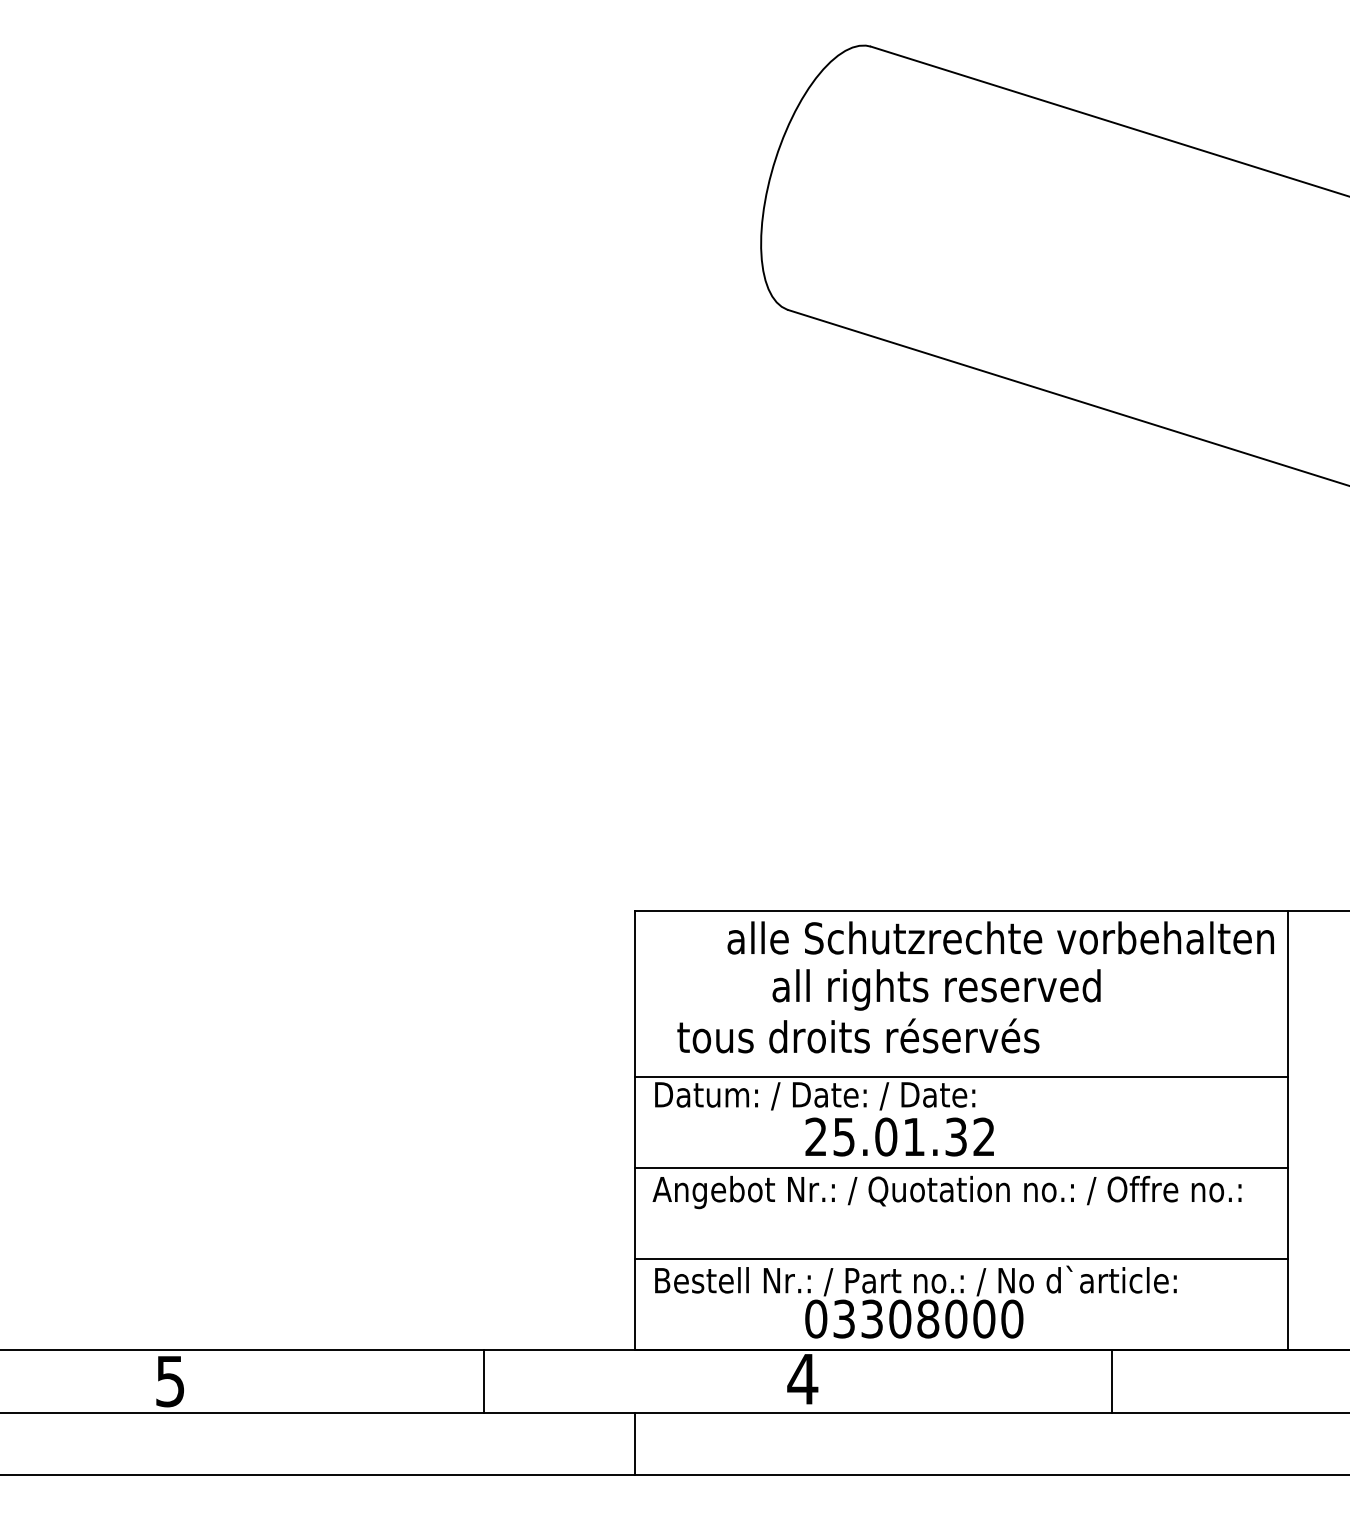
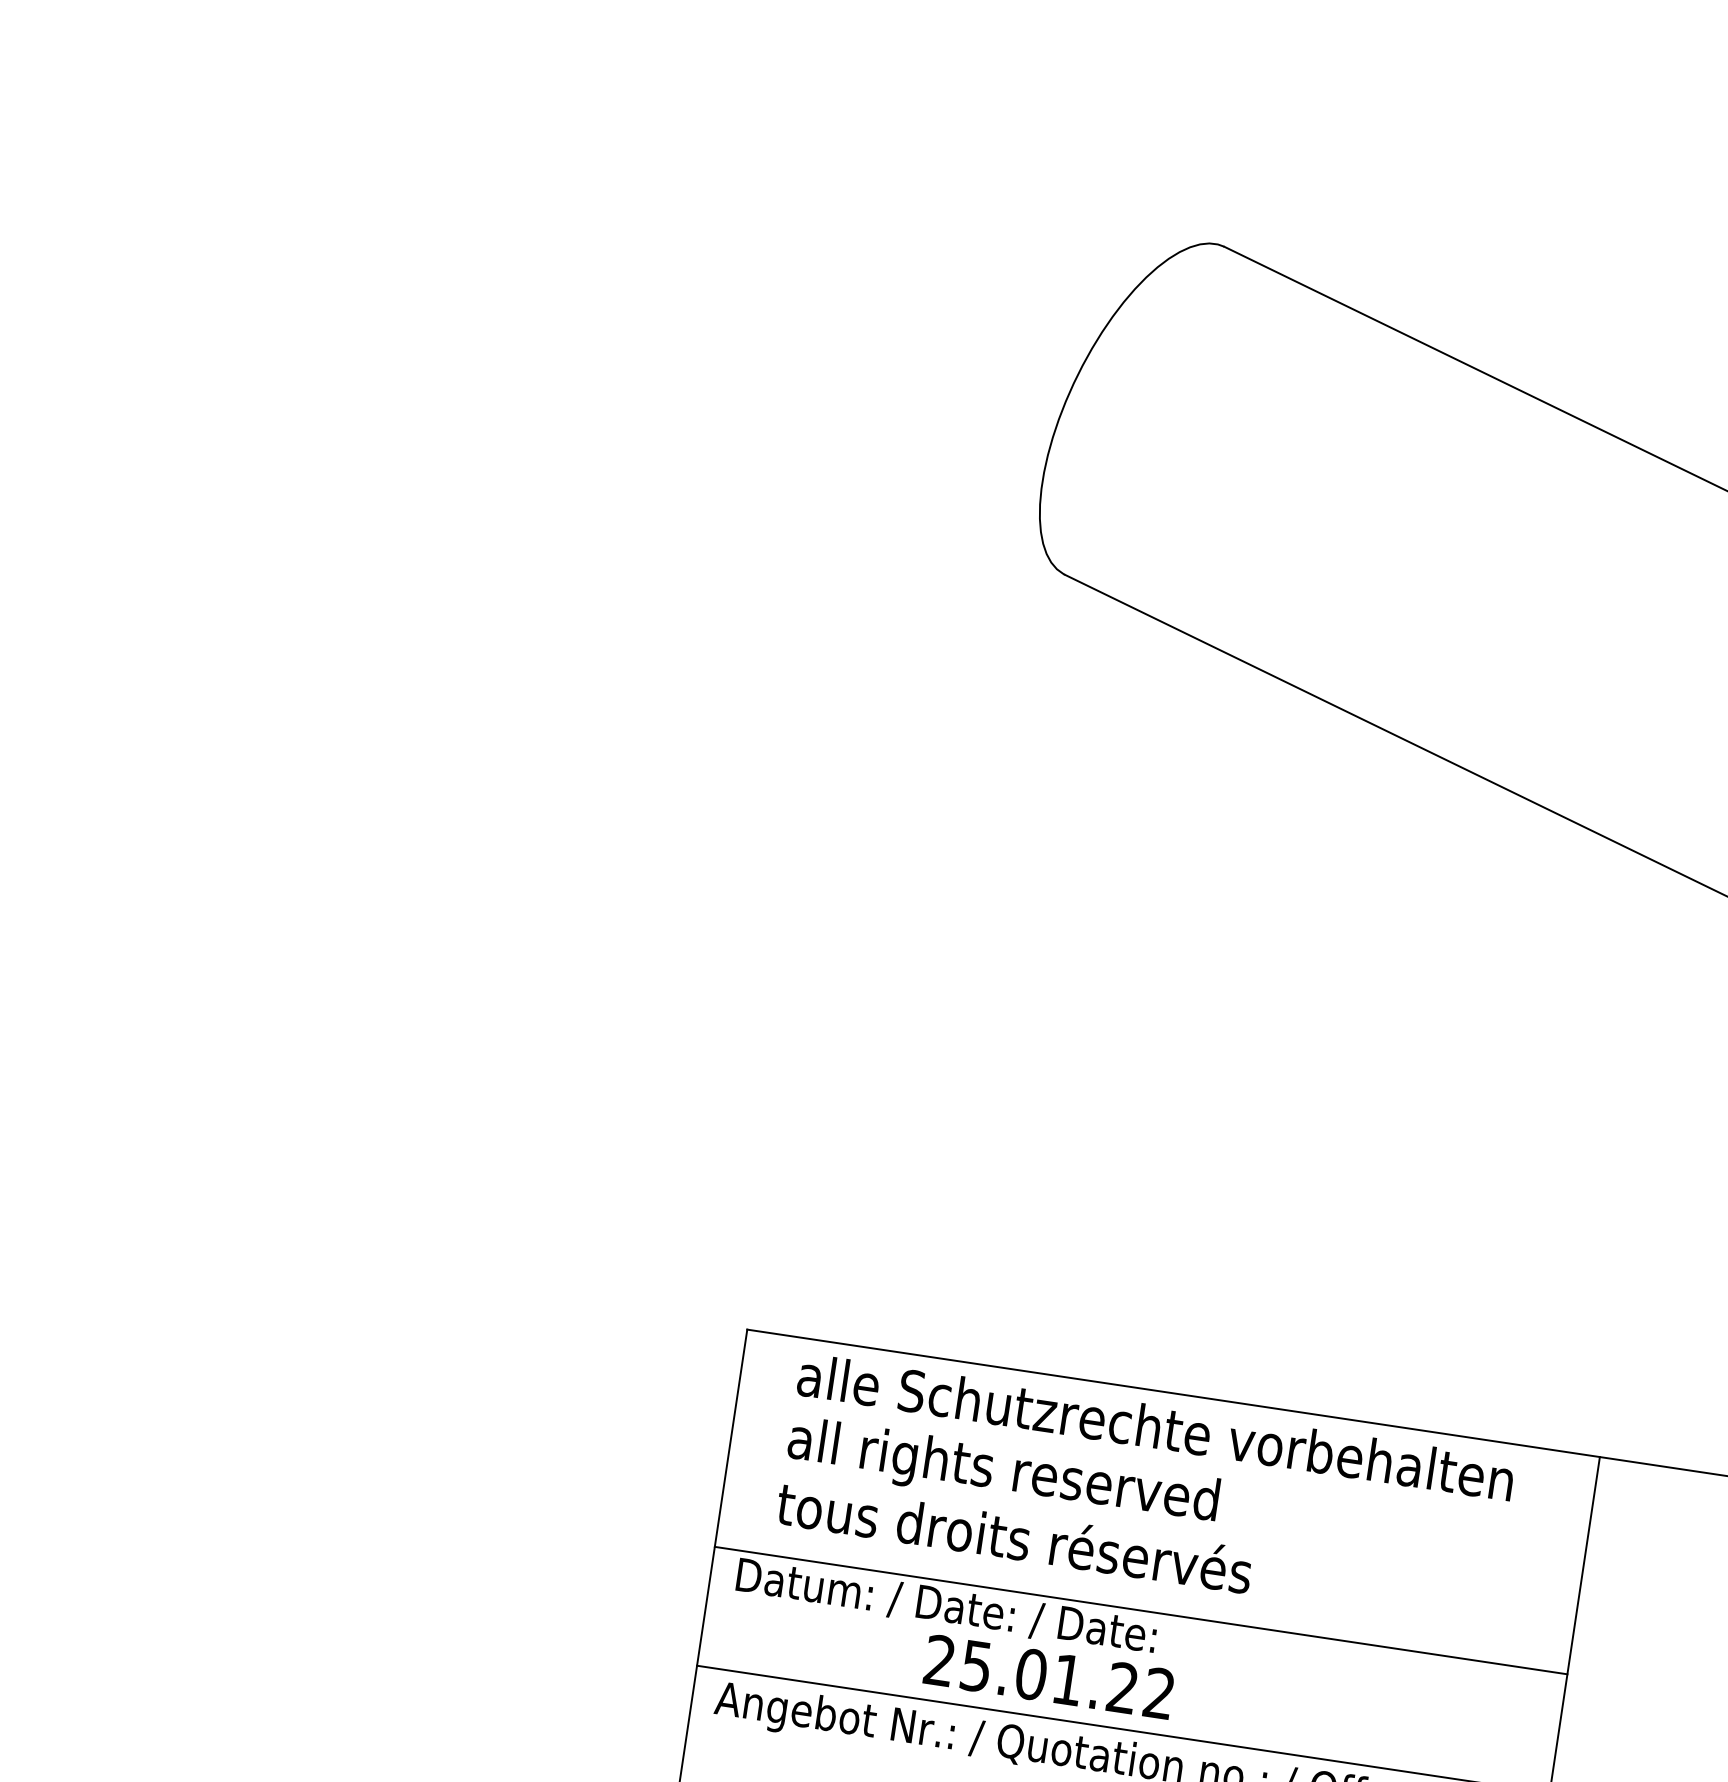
text: (1000, 937) -> (1155, 1426), moved
text: (936, 989) -> (1003, 1473), moved
text: (955, 1136) -> (1122, 1687), 25.01.32 -> 25.01.22

